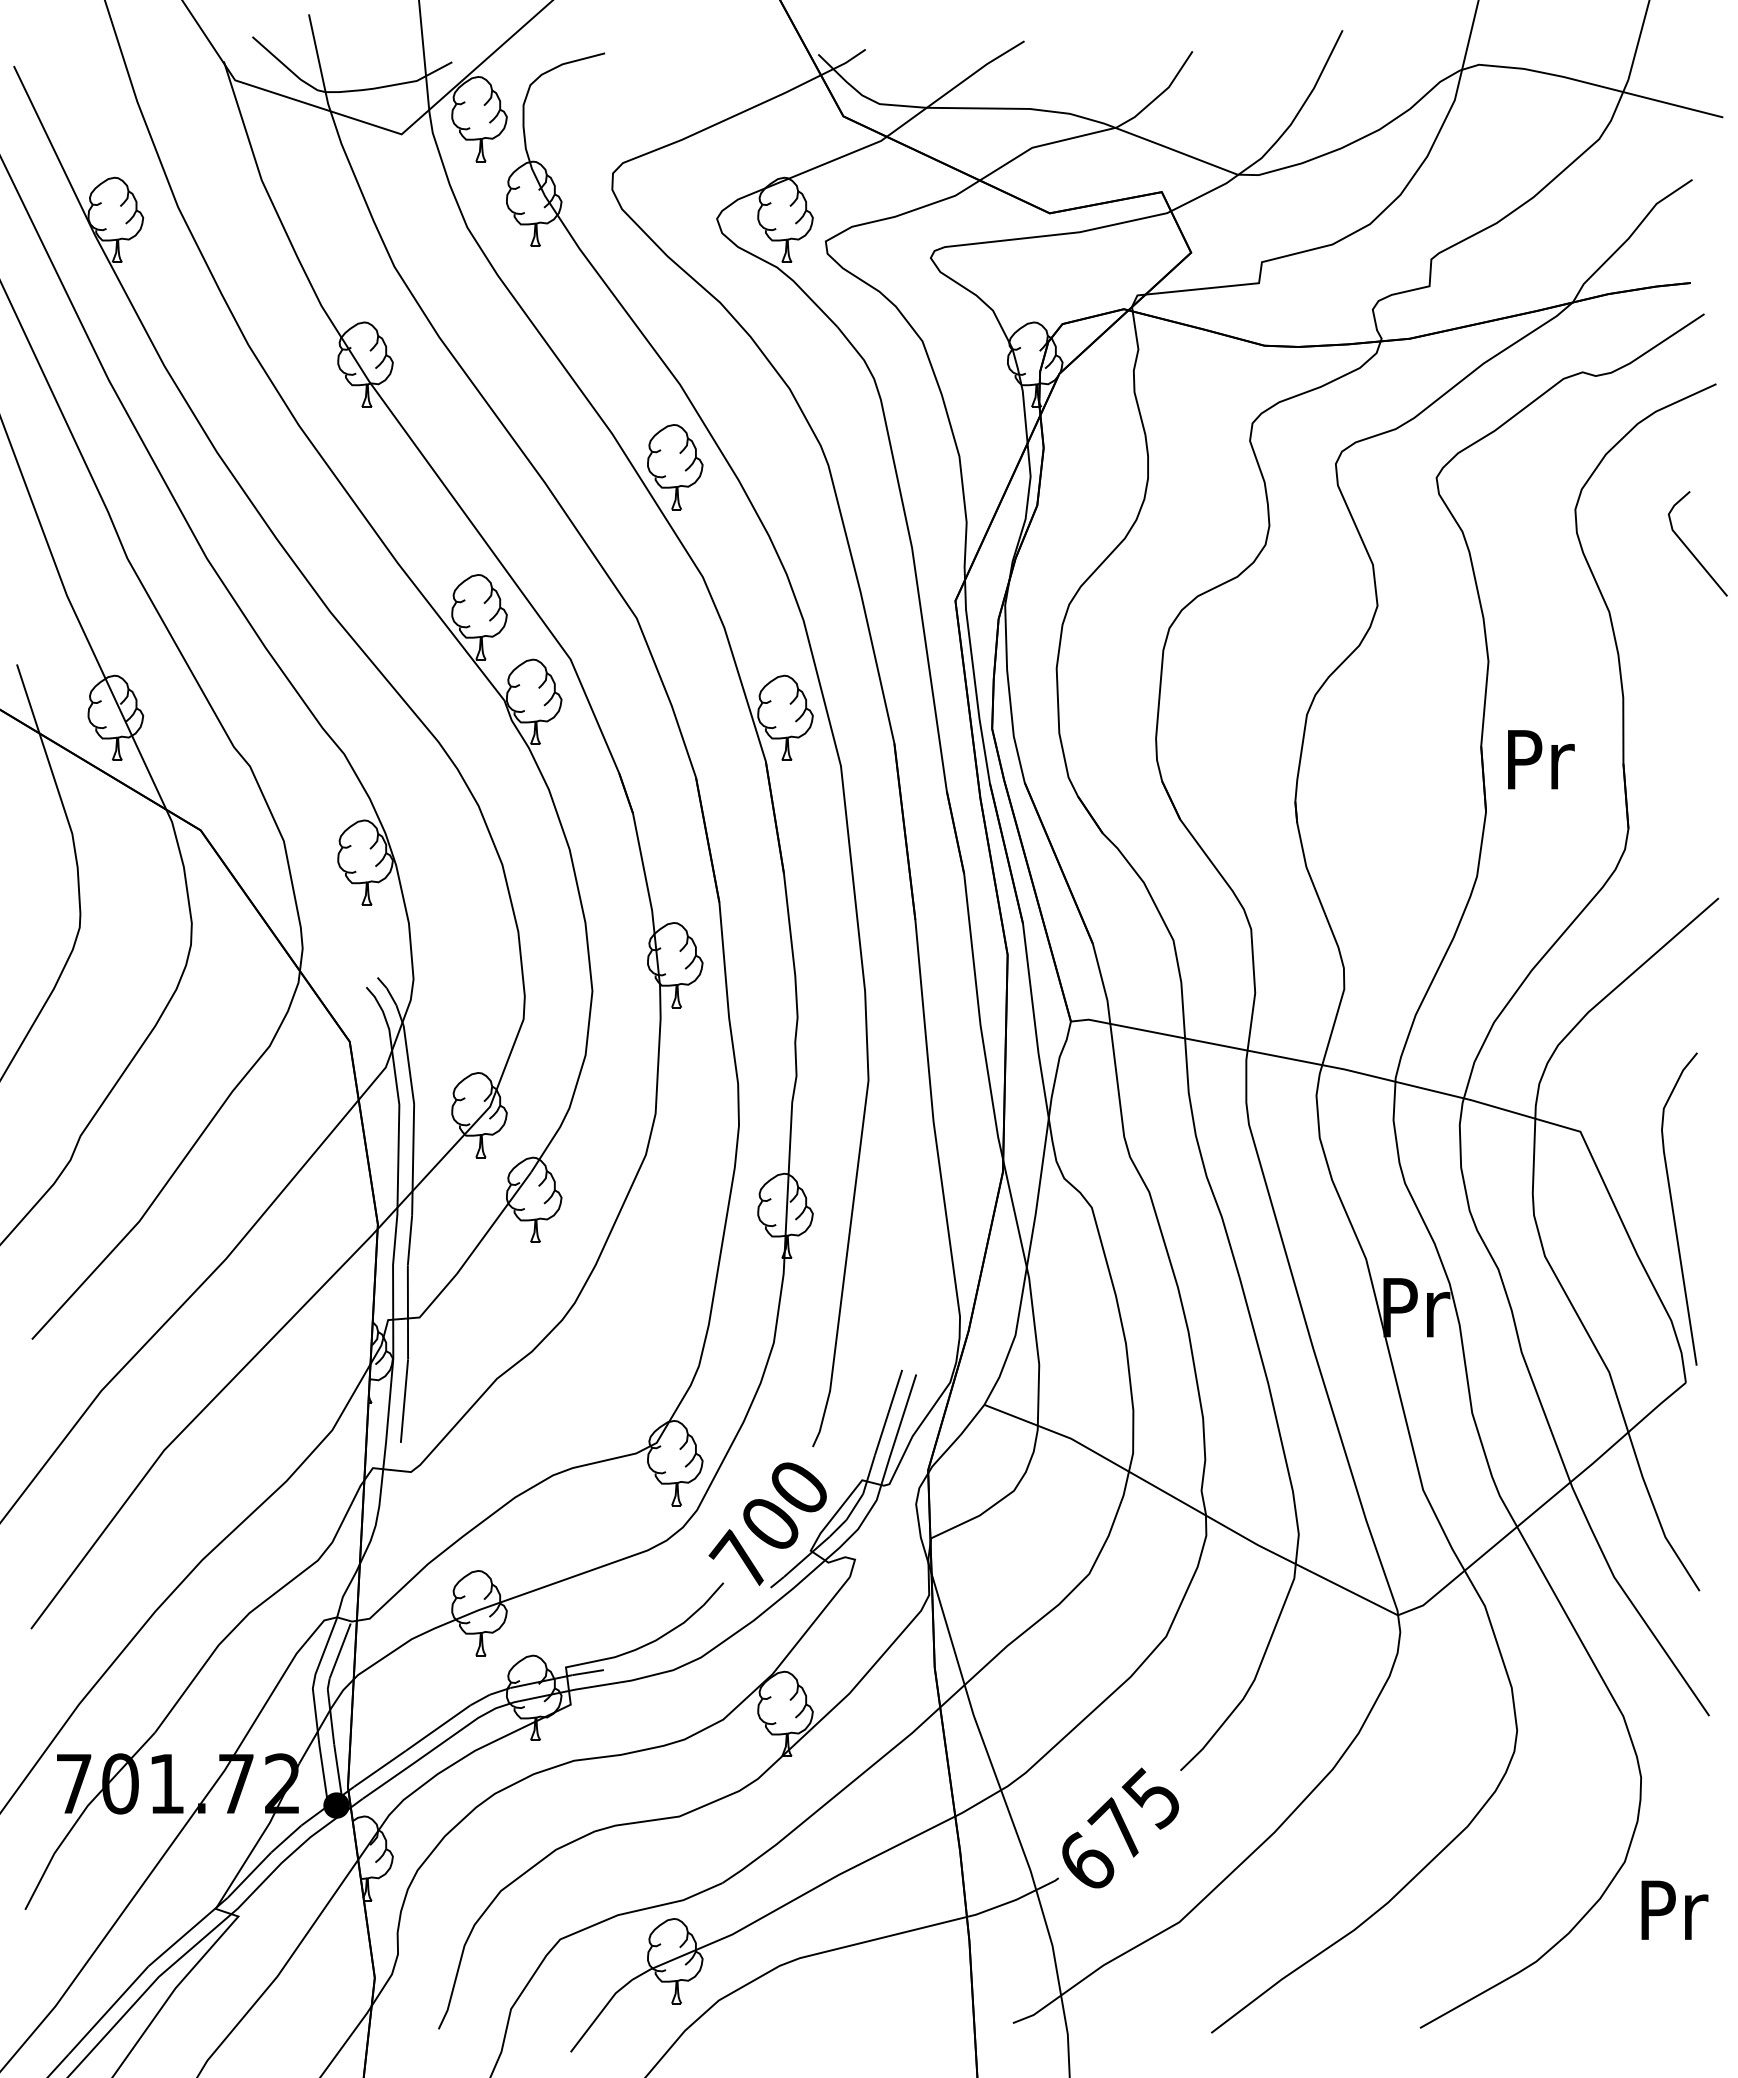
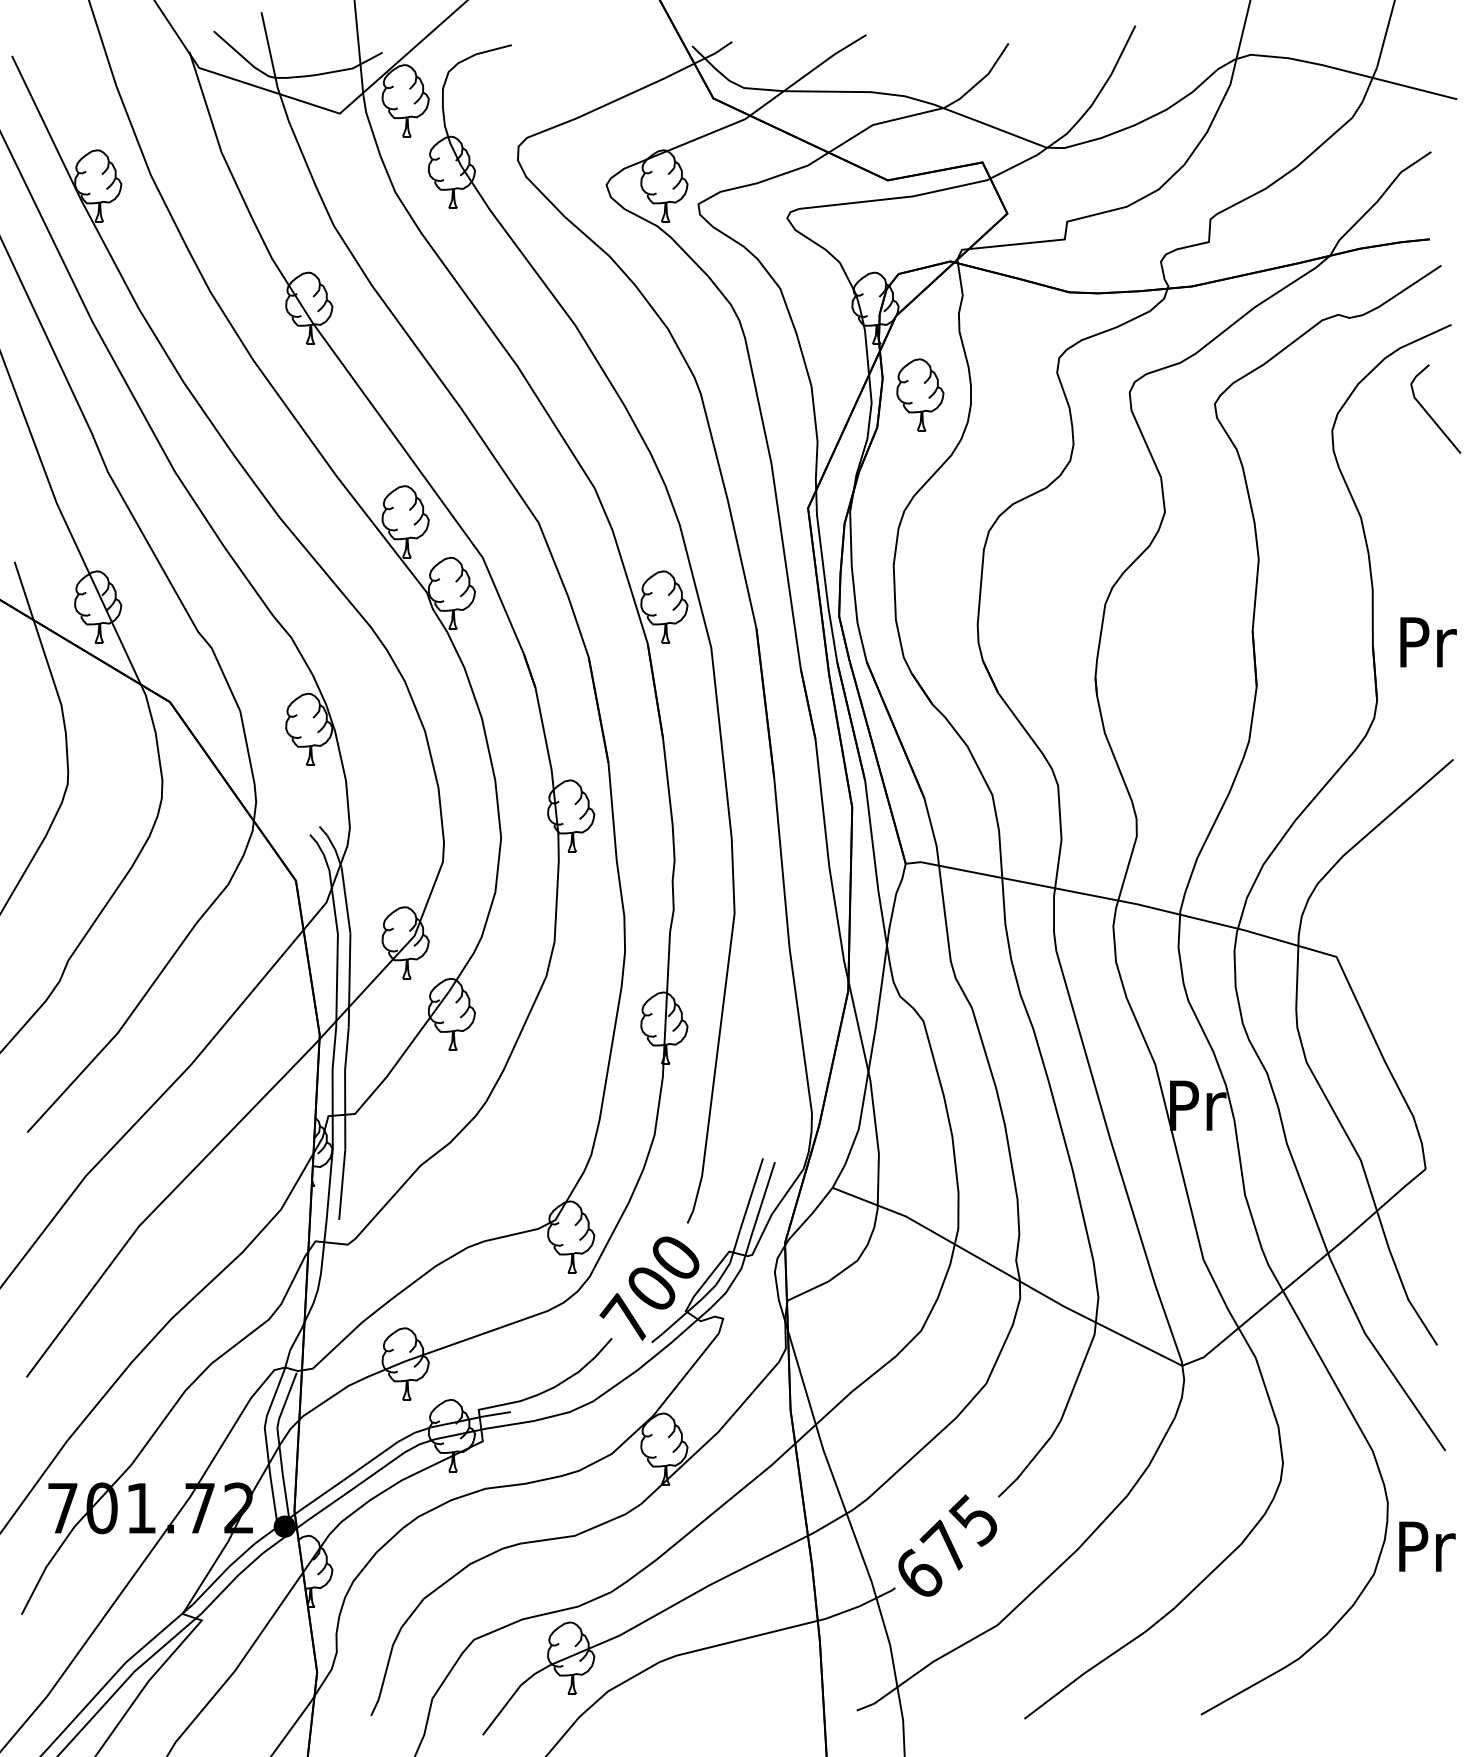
part: (675, 467) -> (920, 395), moved
line: (1689, 548) -> (1428, 413), moved
text: (1541, 759) -> (1428, 642), moved
curve: (1673, 1208) -> (1415, 1021), removed
text: (1674, 1909) -> (1427, 1546), moved

